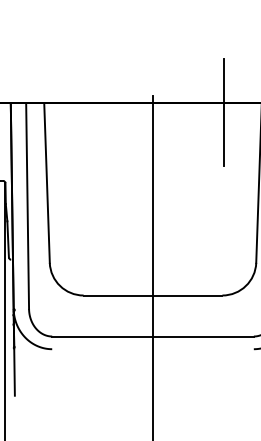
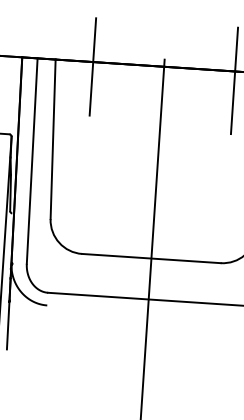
line: (81, 107) -> (92, 66), added

